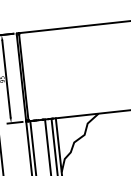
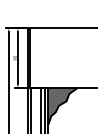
hatch: (79, 141) -> (62, 105), added

